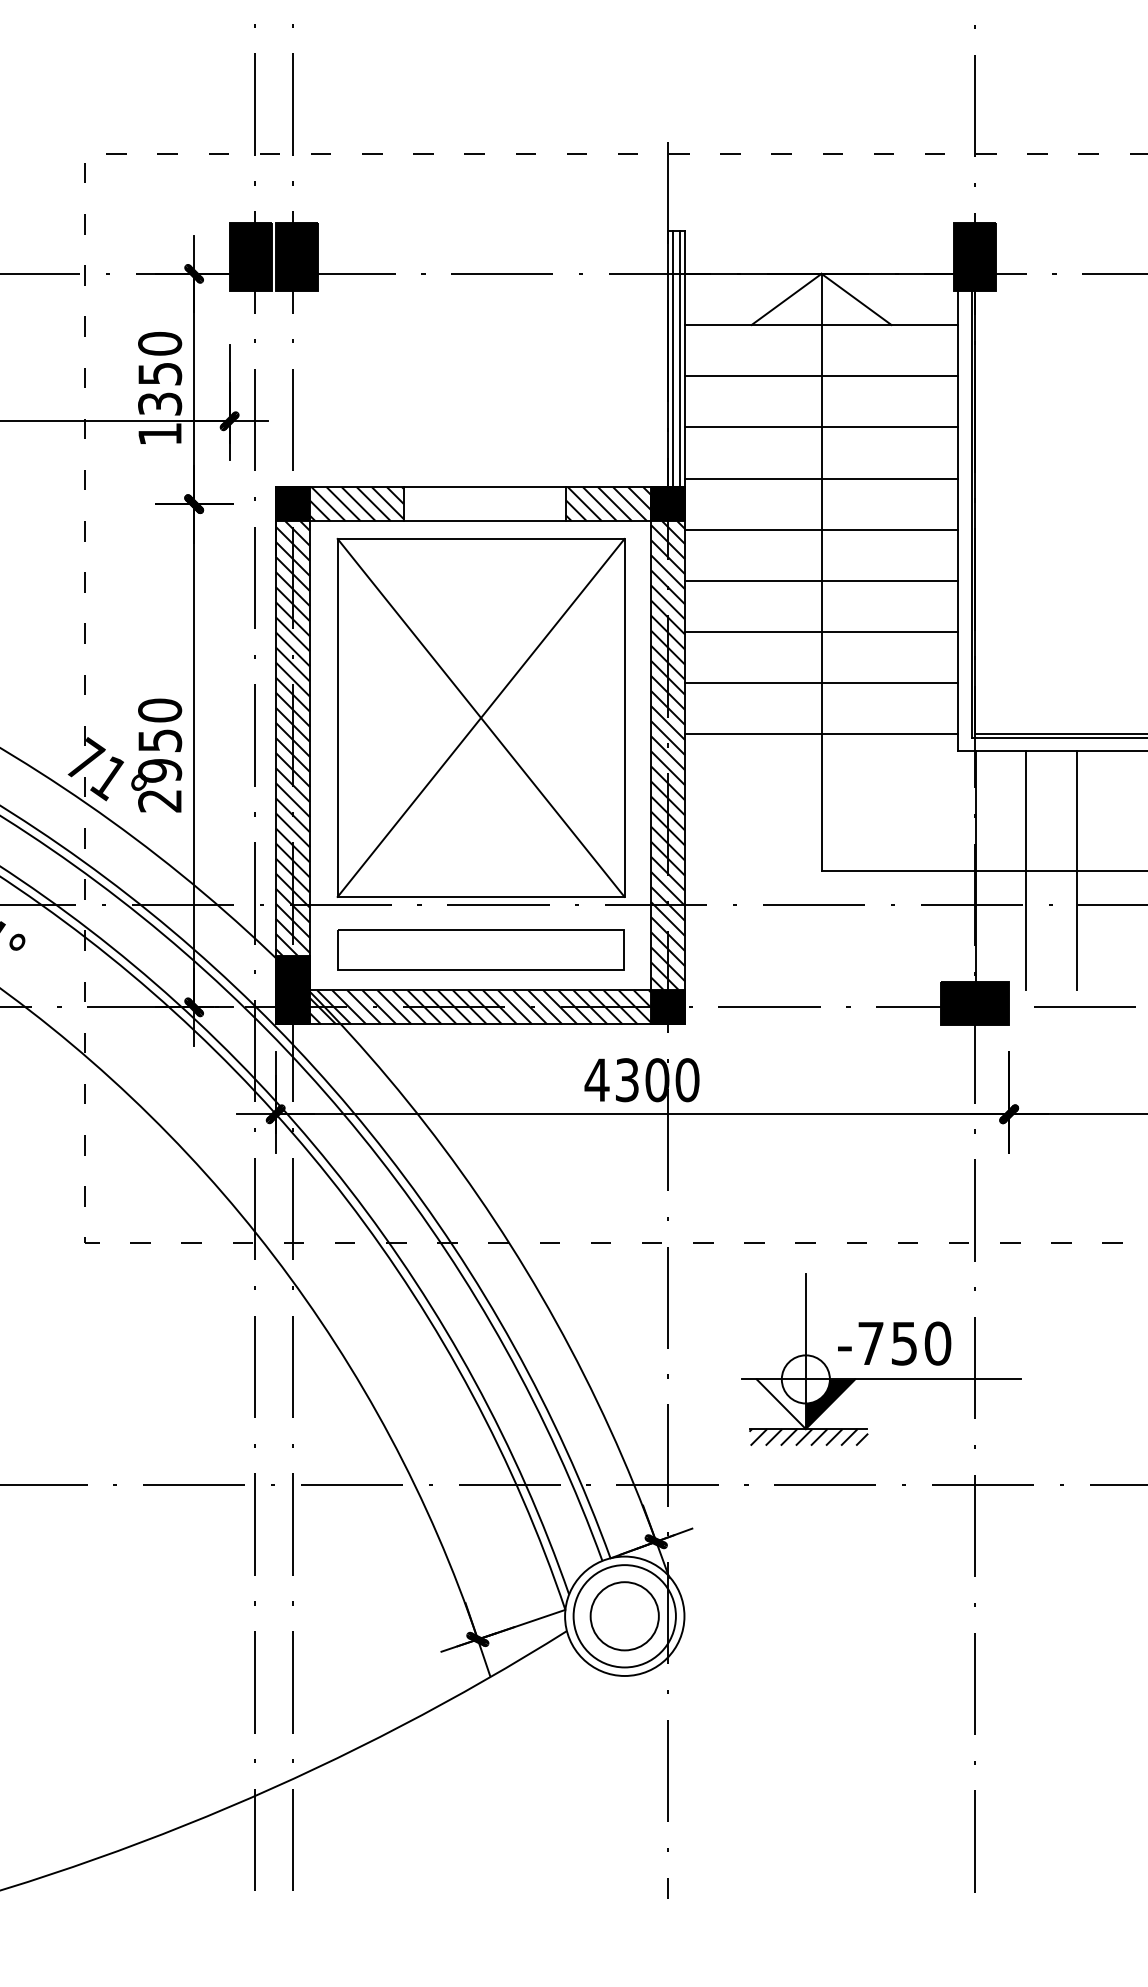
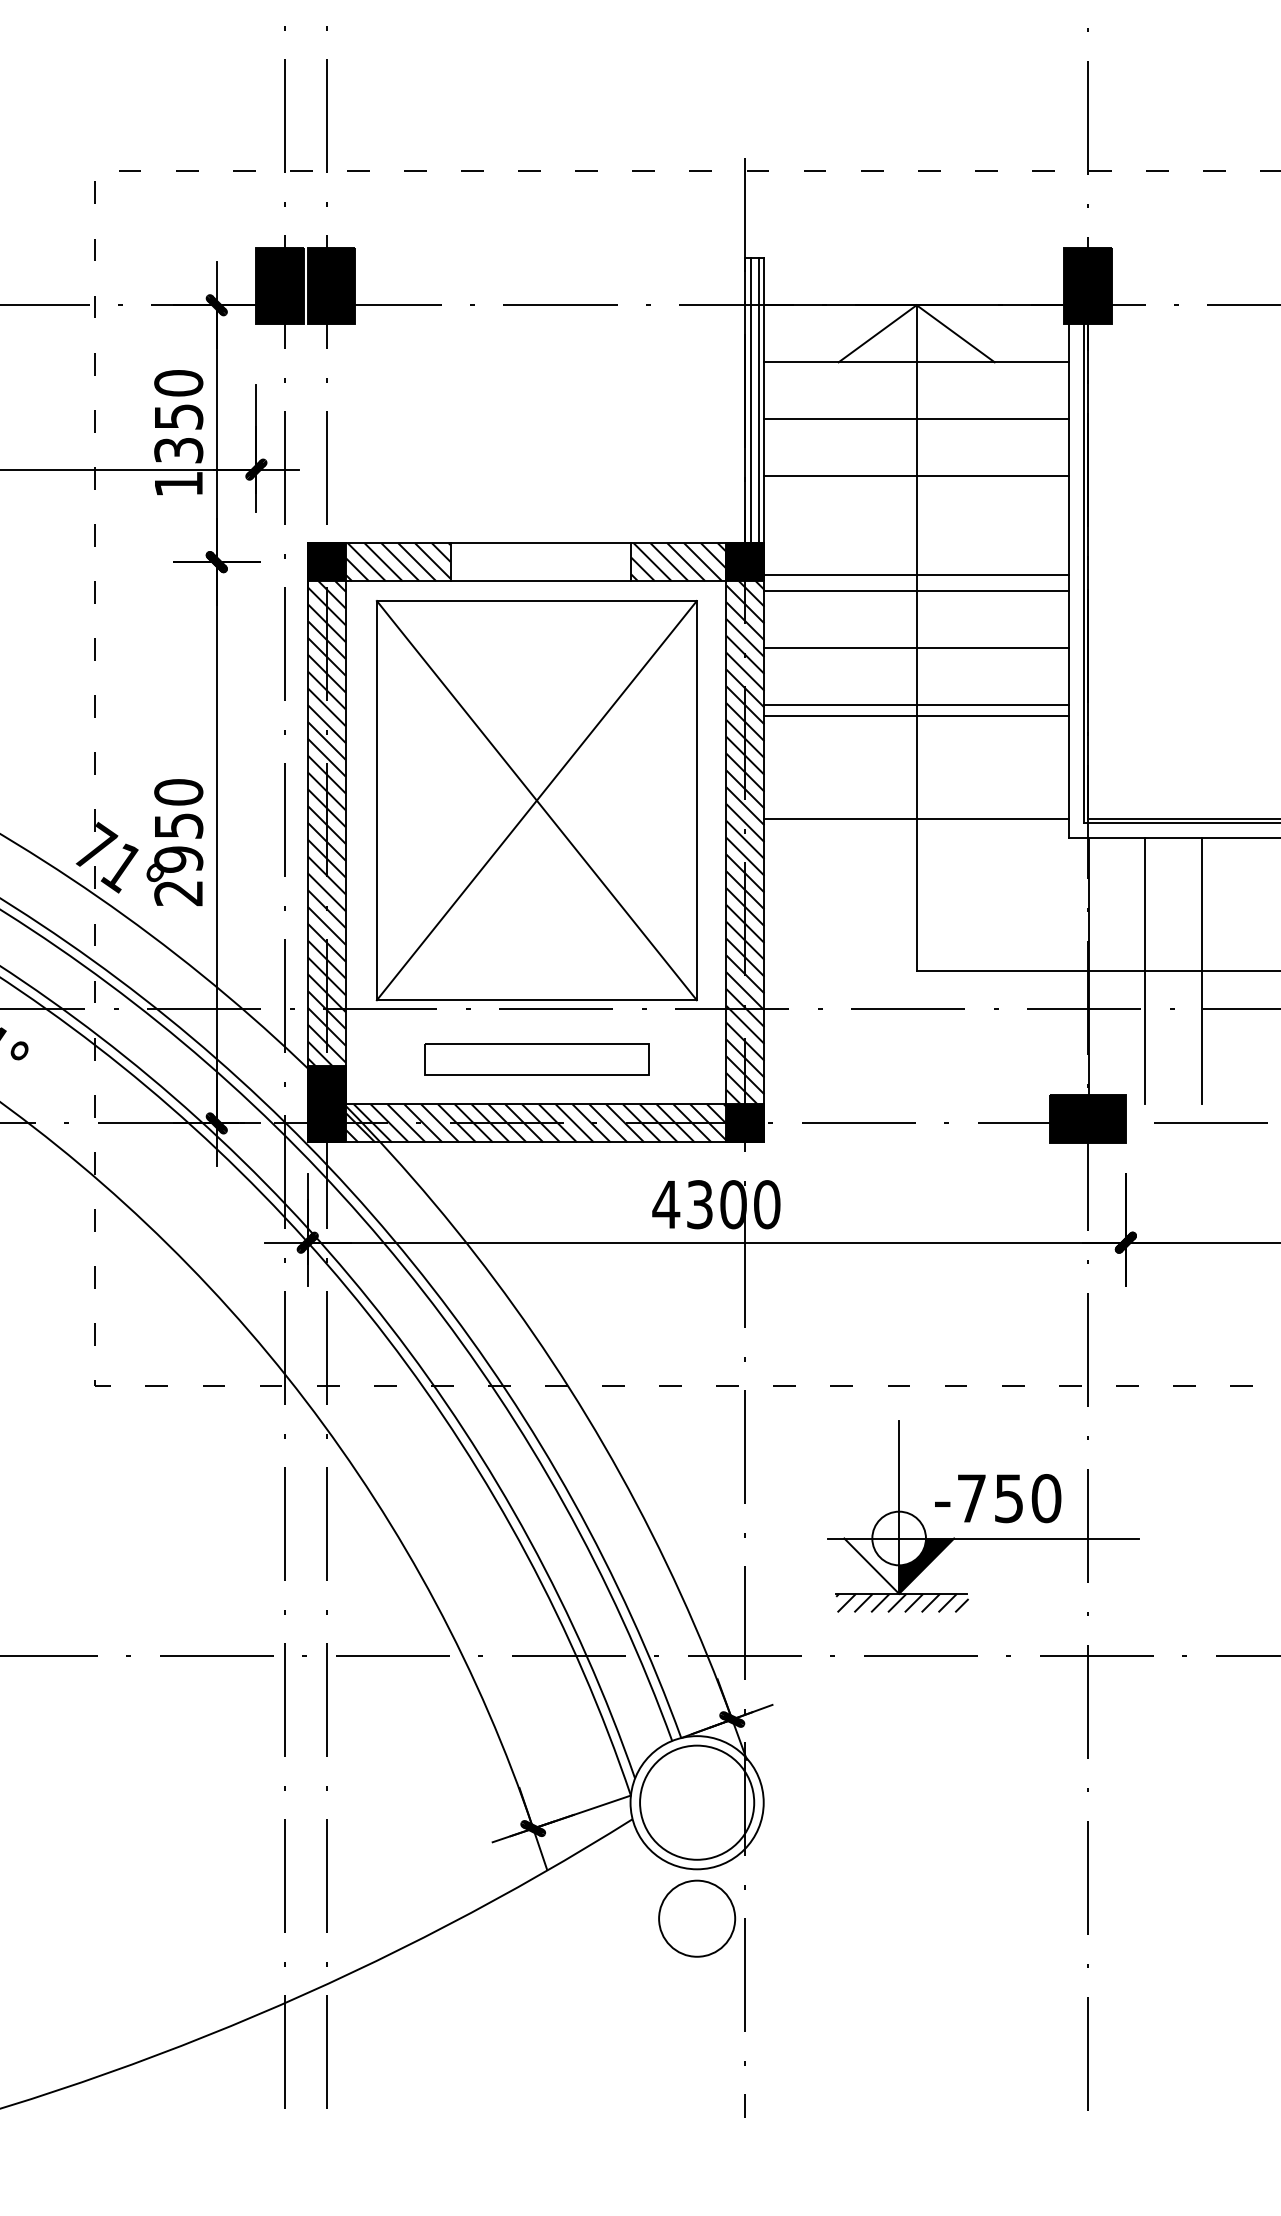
line: (821, 478) -> (916, 574), moved
line: (821, 683) -> (916, 716), moved
part: (480, 949) -> (536, 1058), size x0.7
circle: (624, 1616) -> (696, 1918), moved

